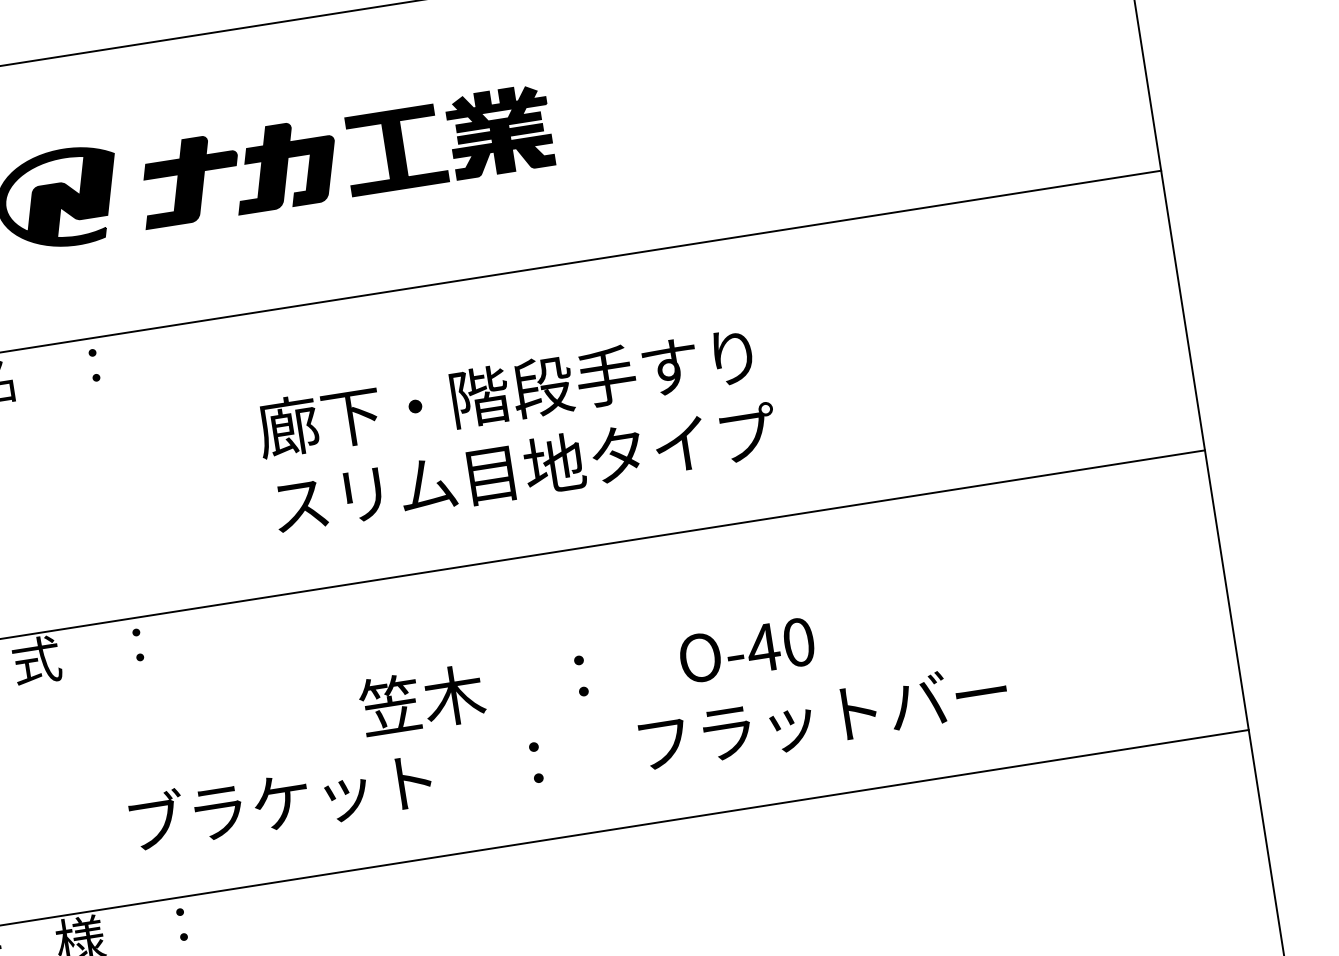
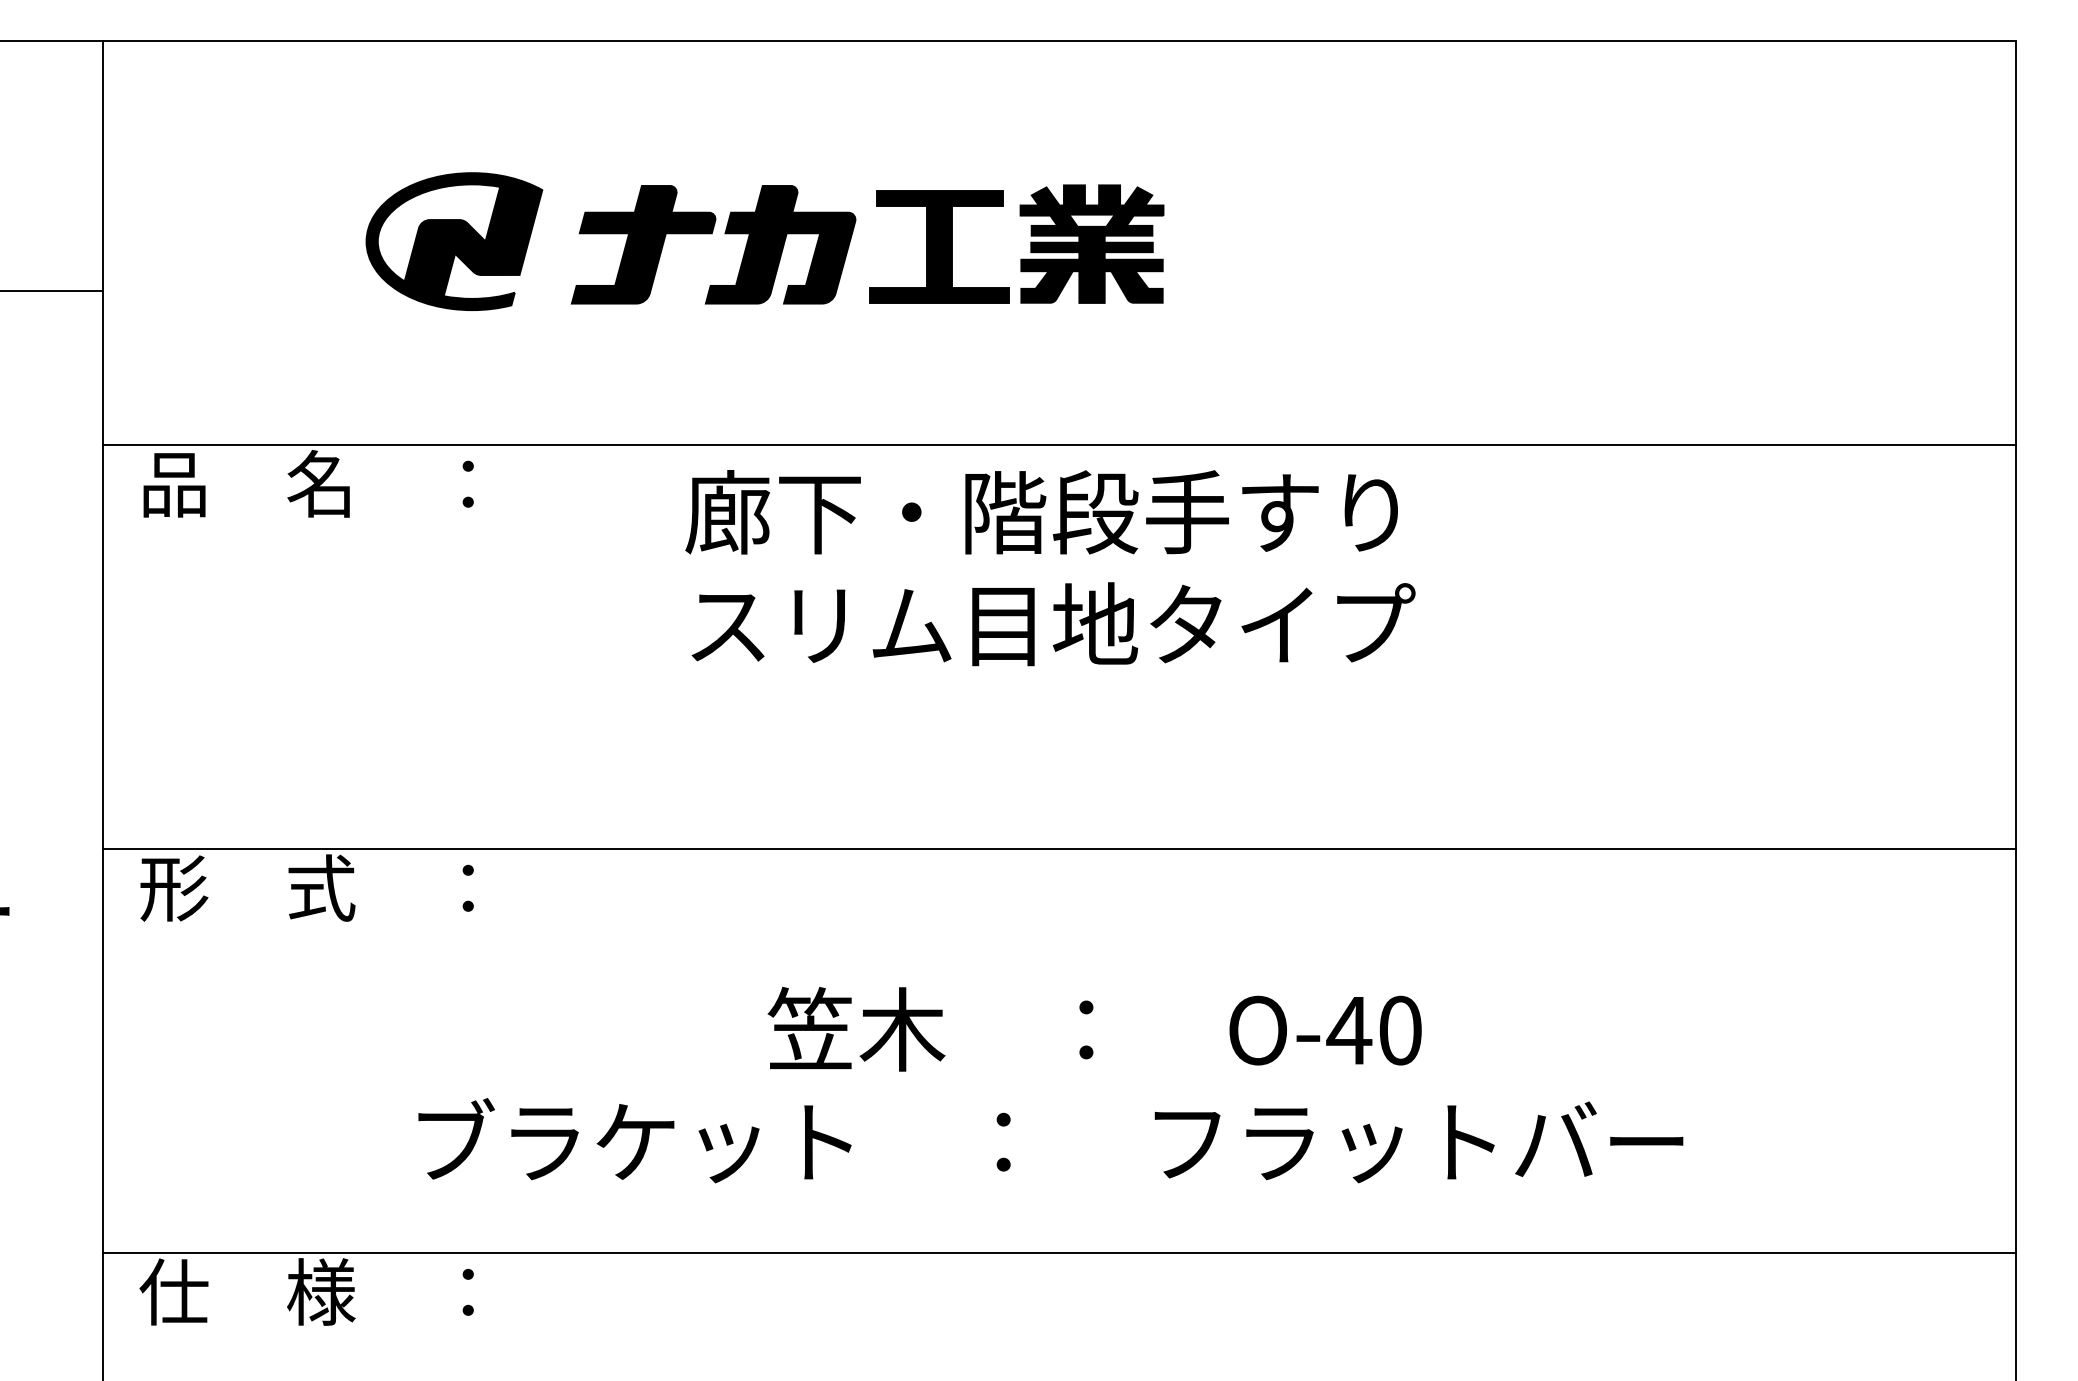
text: (517, 430) -> (1050, 568), moved

